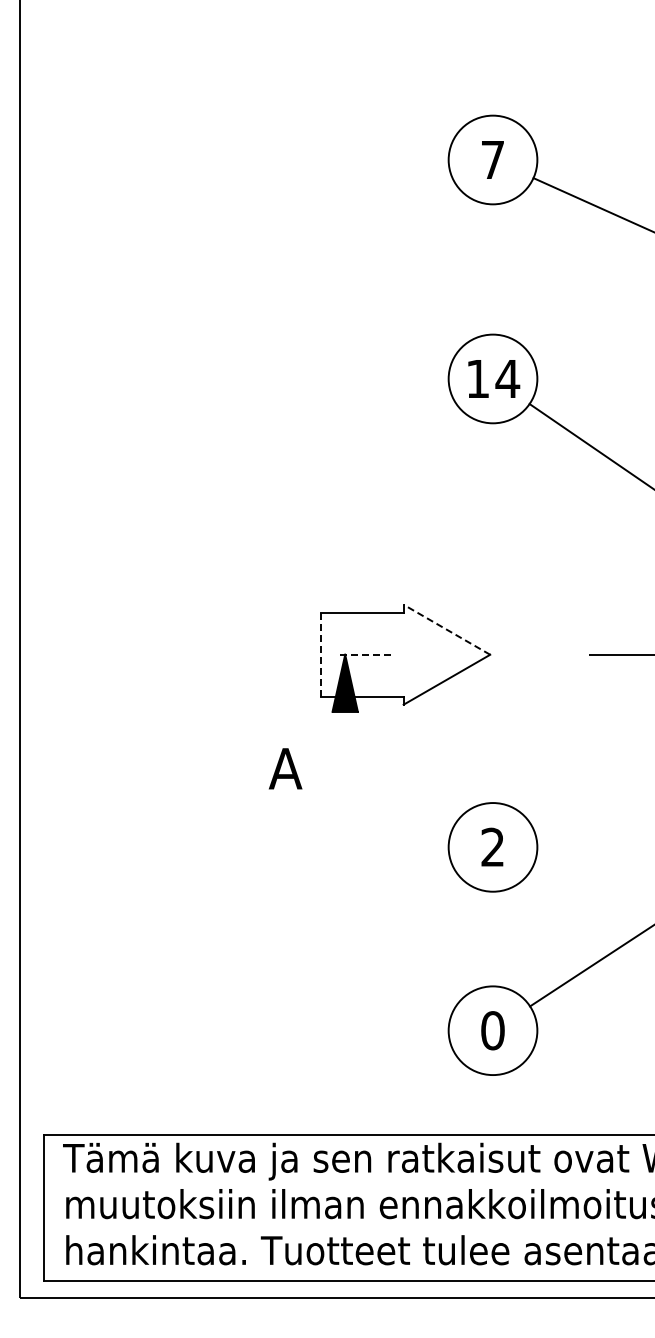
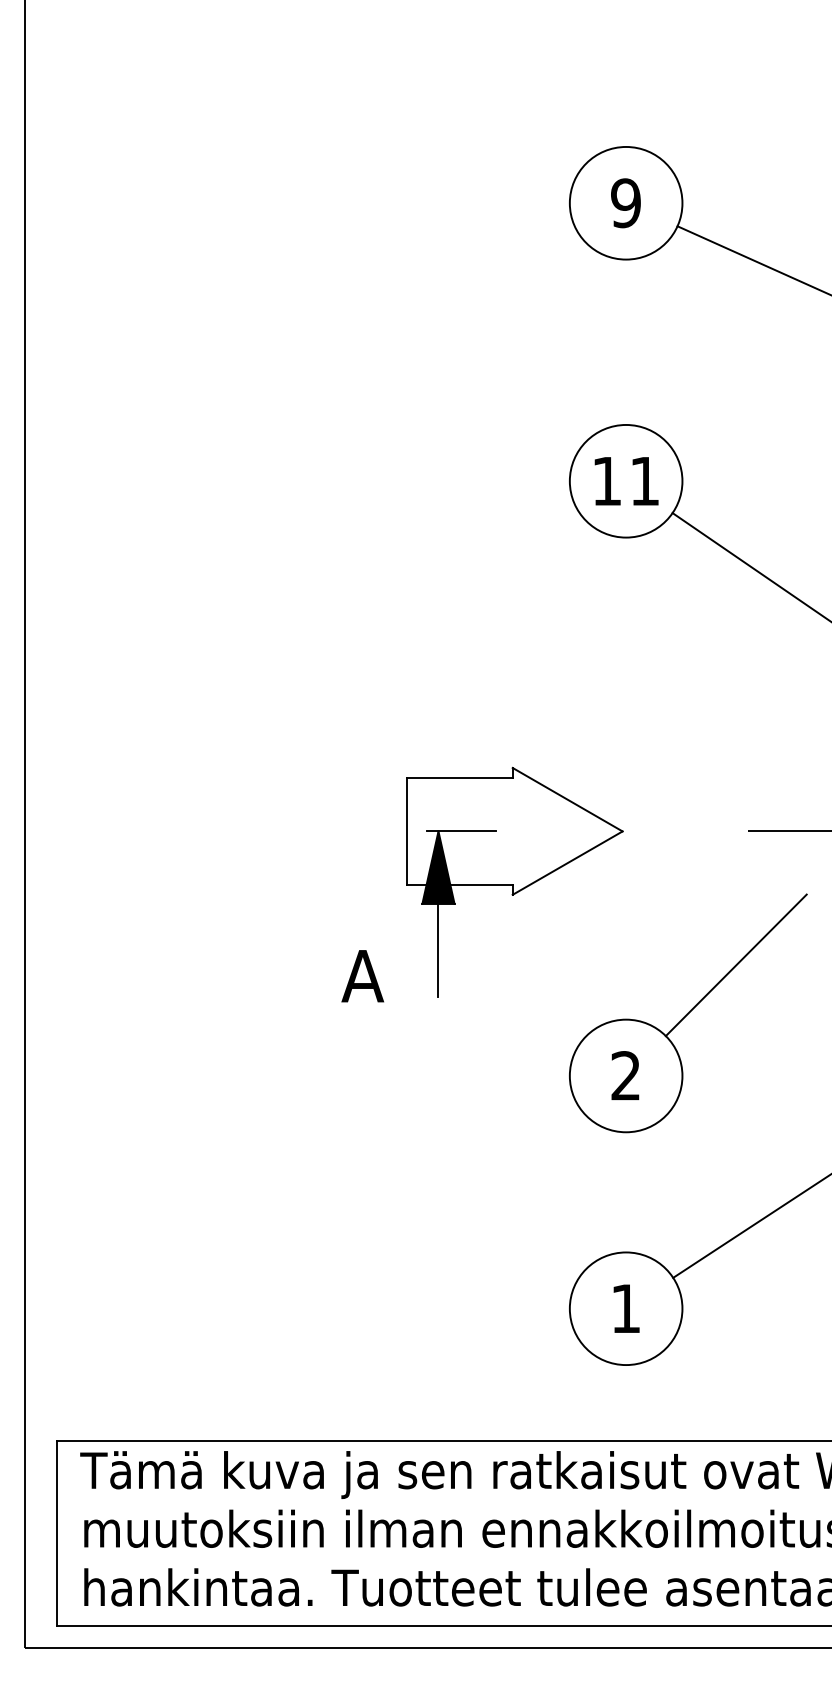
text: (492, 159) -> (625, 202), 7 -> 9
text: (507, 378) -> (644, 480), 14 -> 11
line: (446, 629) -> (567, 799), dashed -> solid
line: (363, 654) -> (461, 831), dashed -> solid
line: (320, 655) -> (407, 832), dashed -> solid
line: (345, 748) -> (438, 950), added
line: (579, 759) -> (735, 964), added
text: (492, 1030) -> (625, 1308), 0 -> 1

